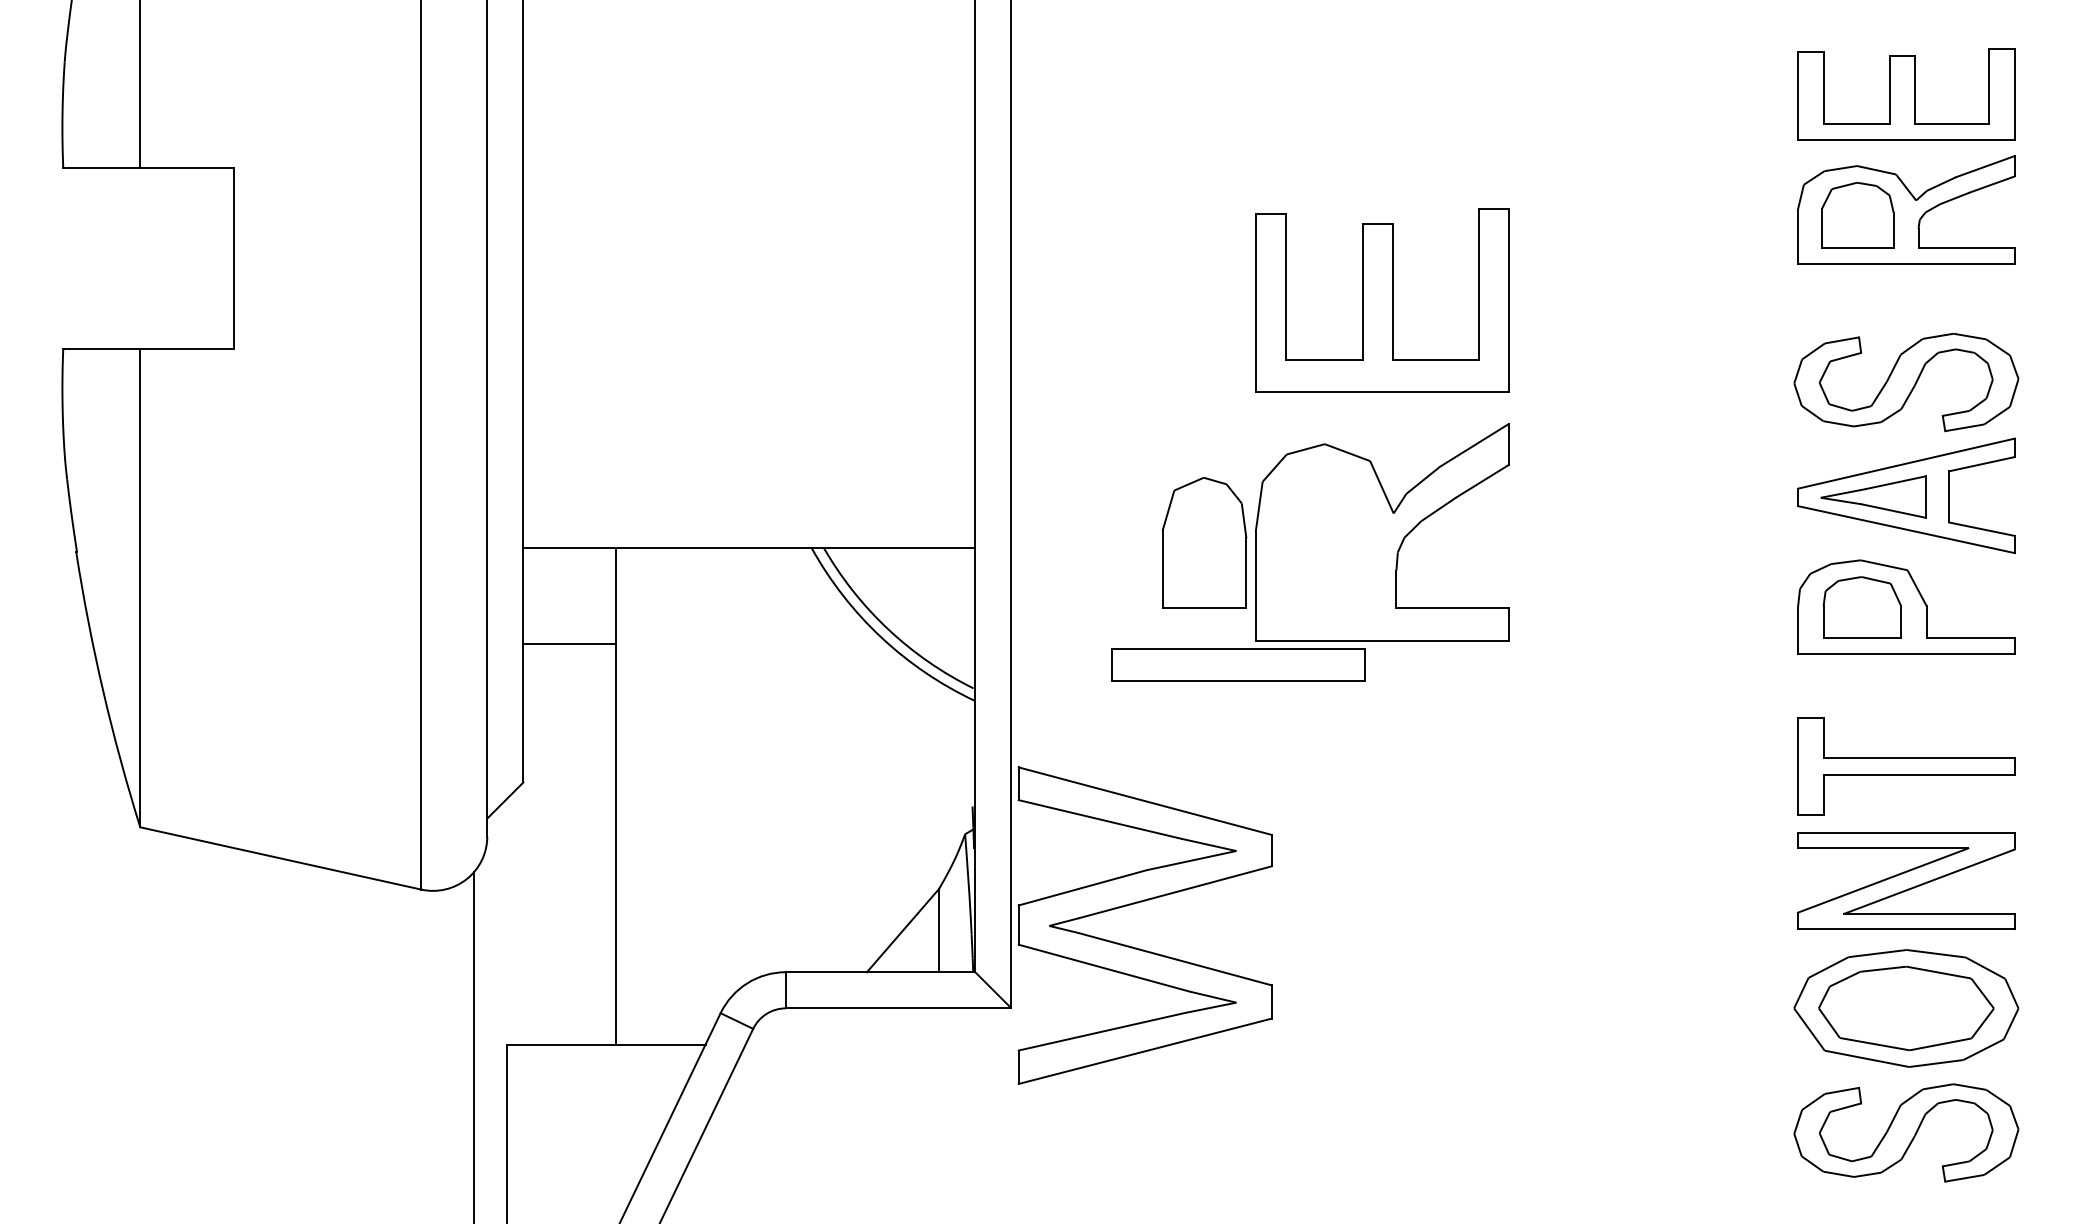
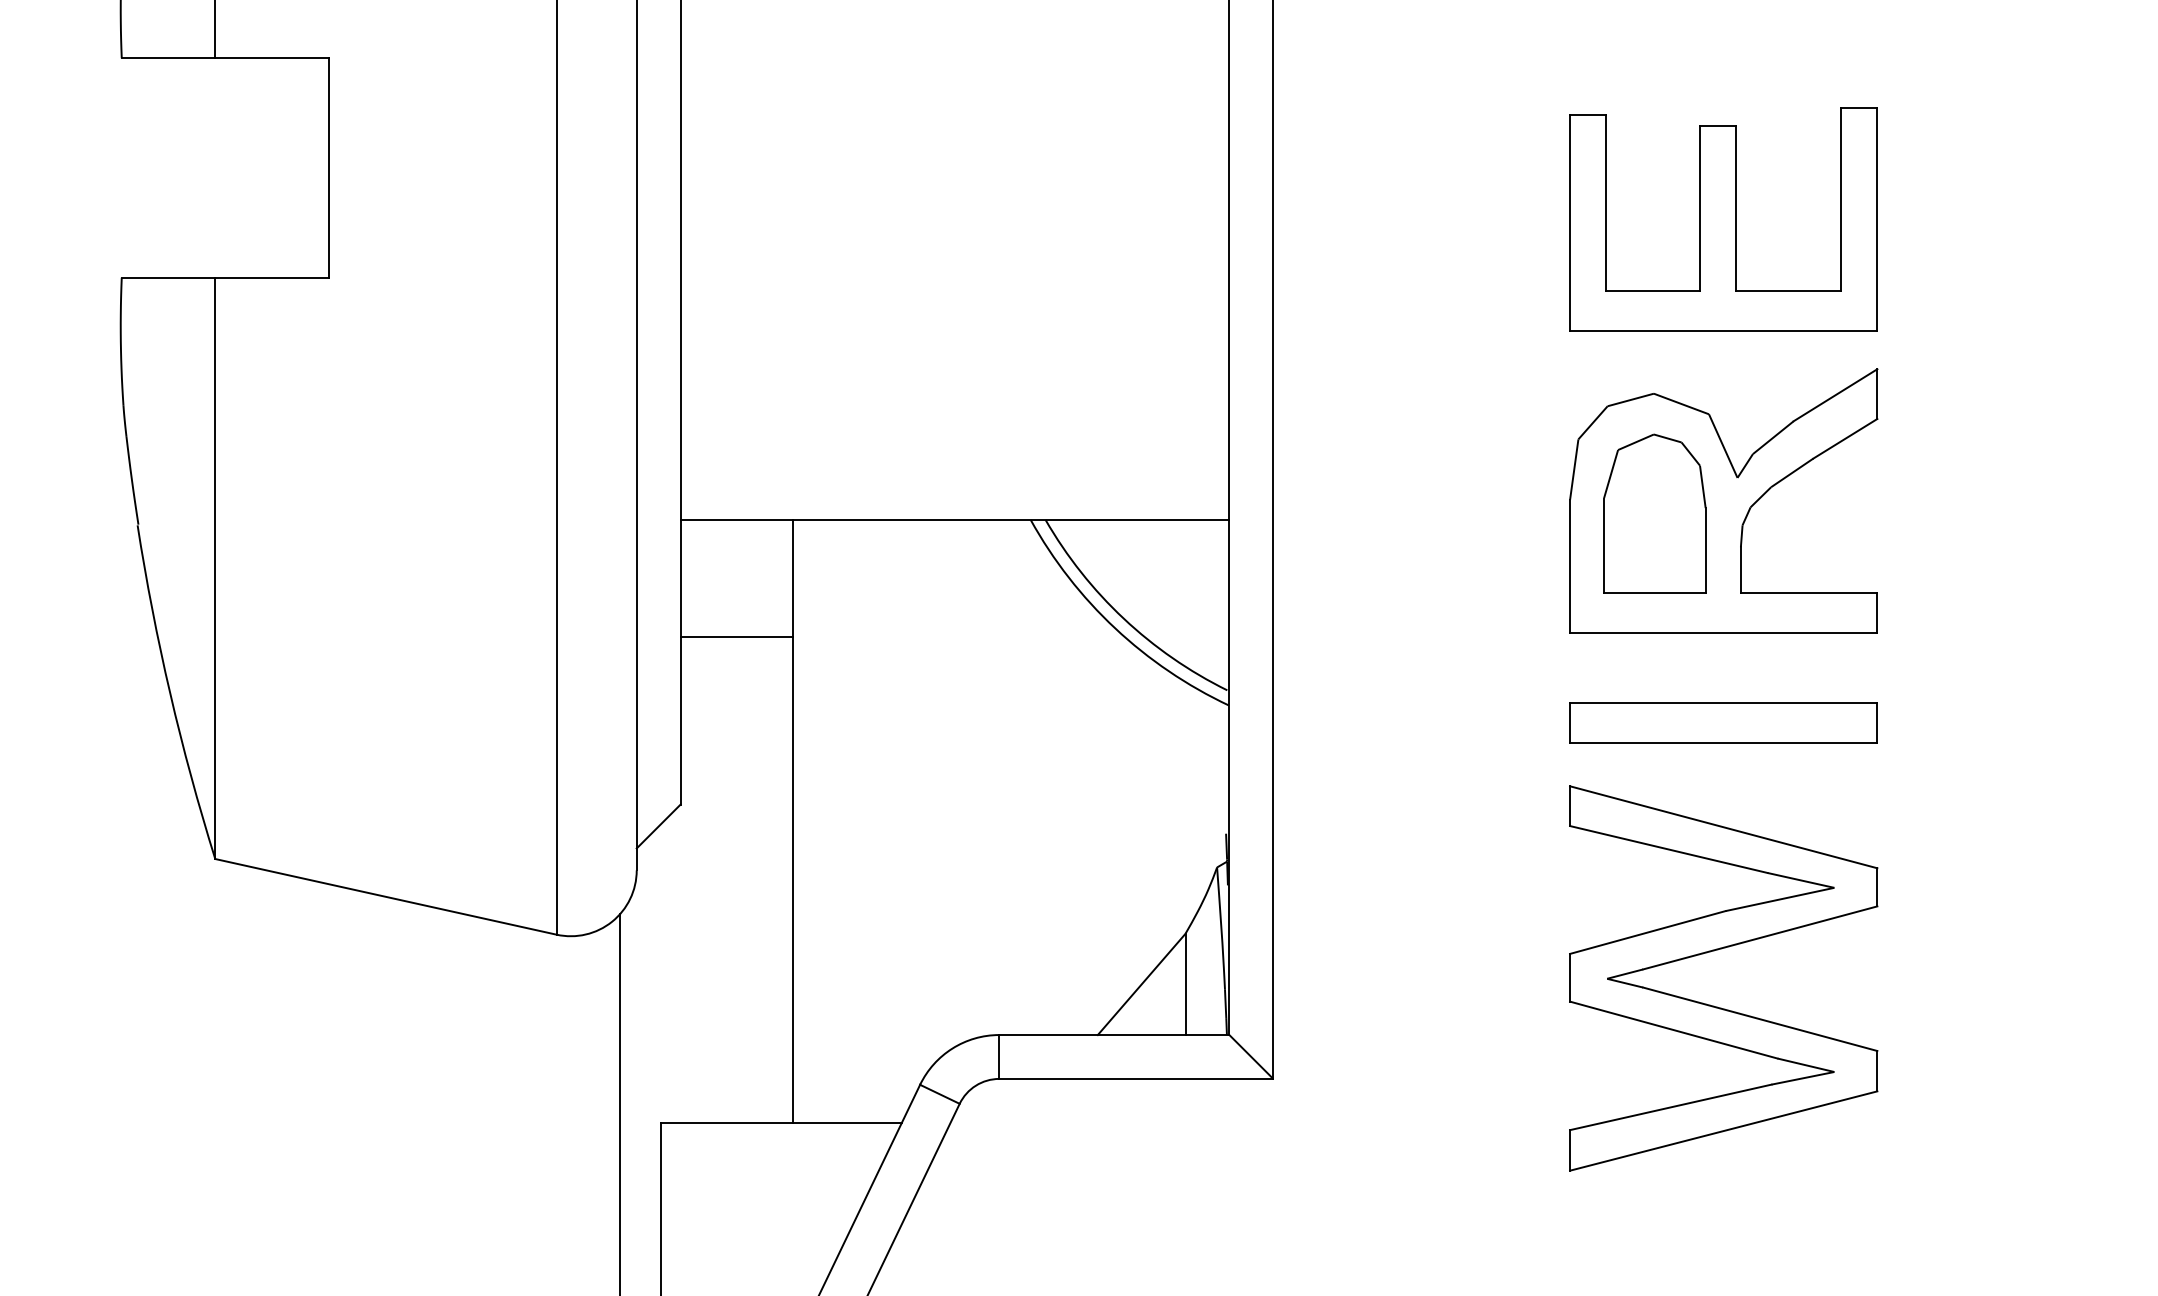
part: (1204, 542) -> (1654, 513), moved
part: (1238, 664) -> (1723, 722), moved
part: (1138, 903) -> (1715, 951), moved

